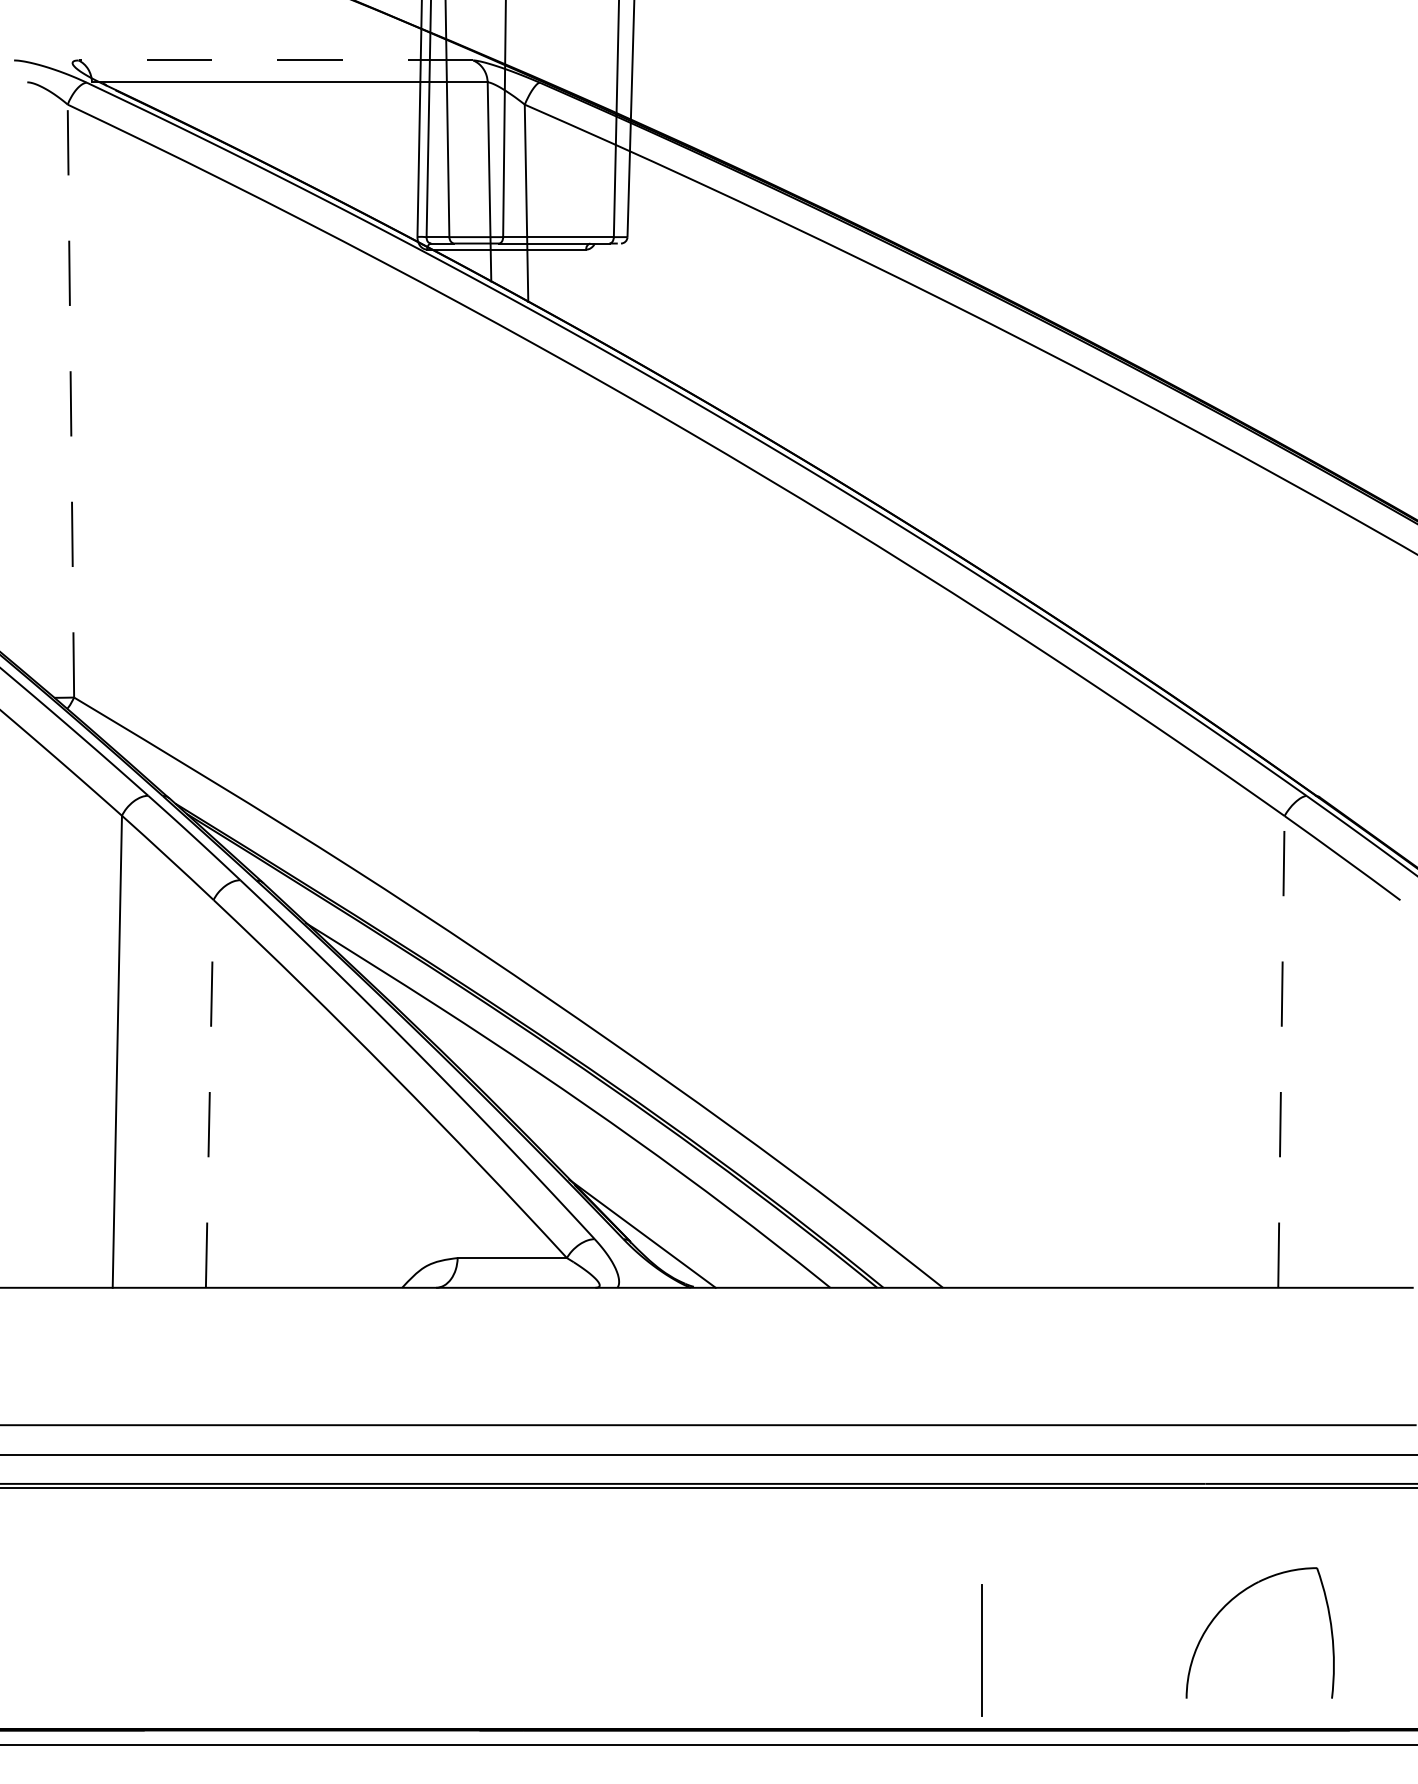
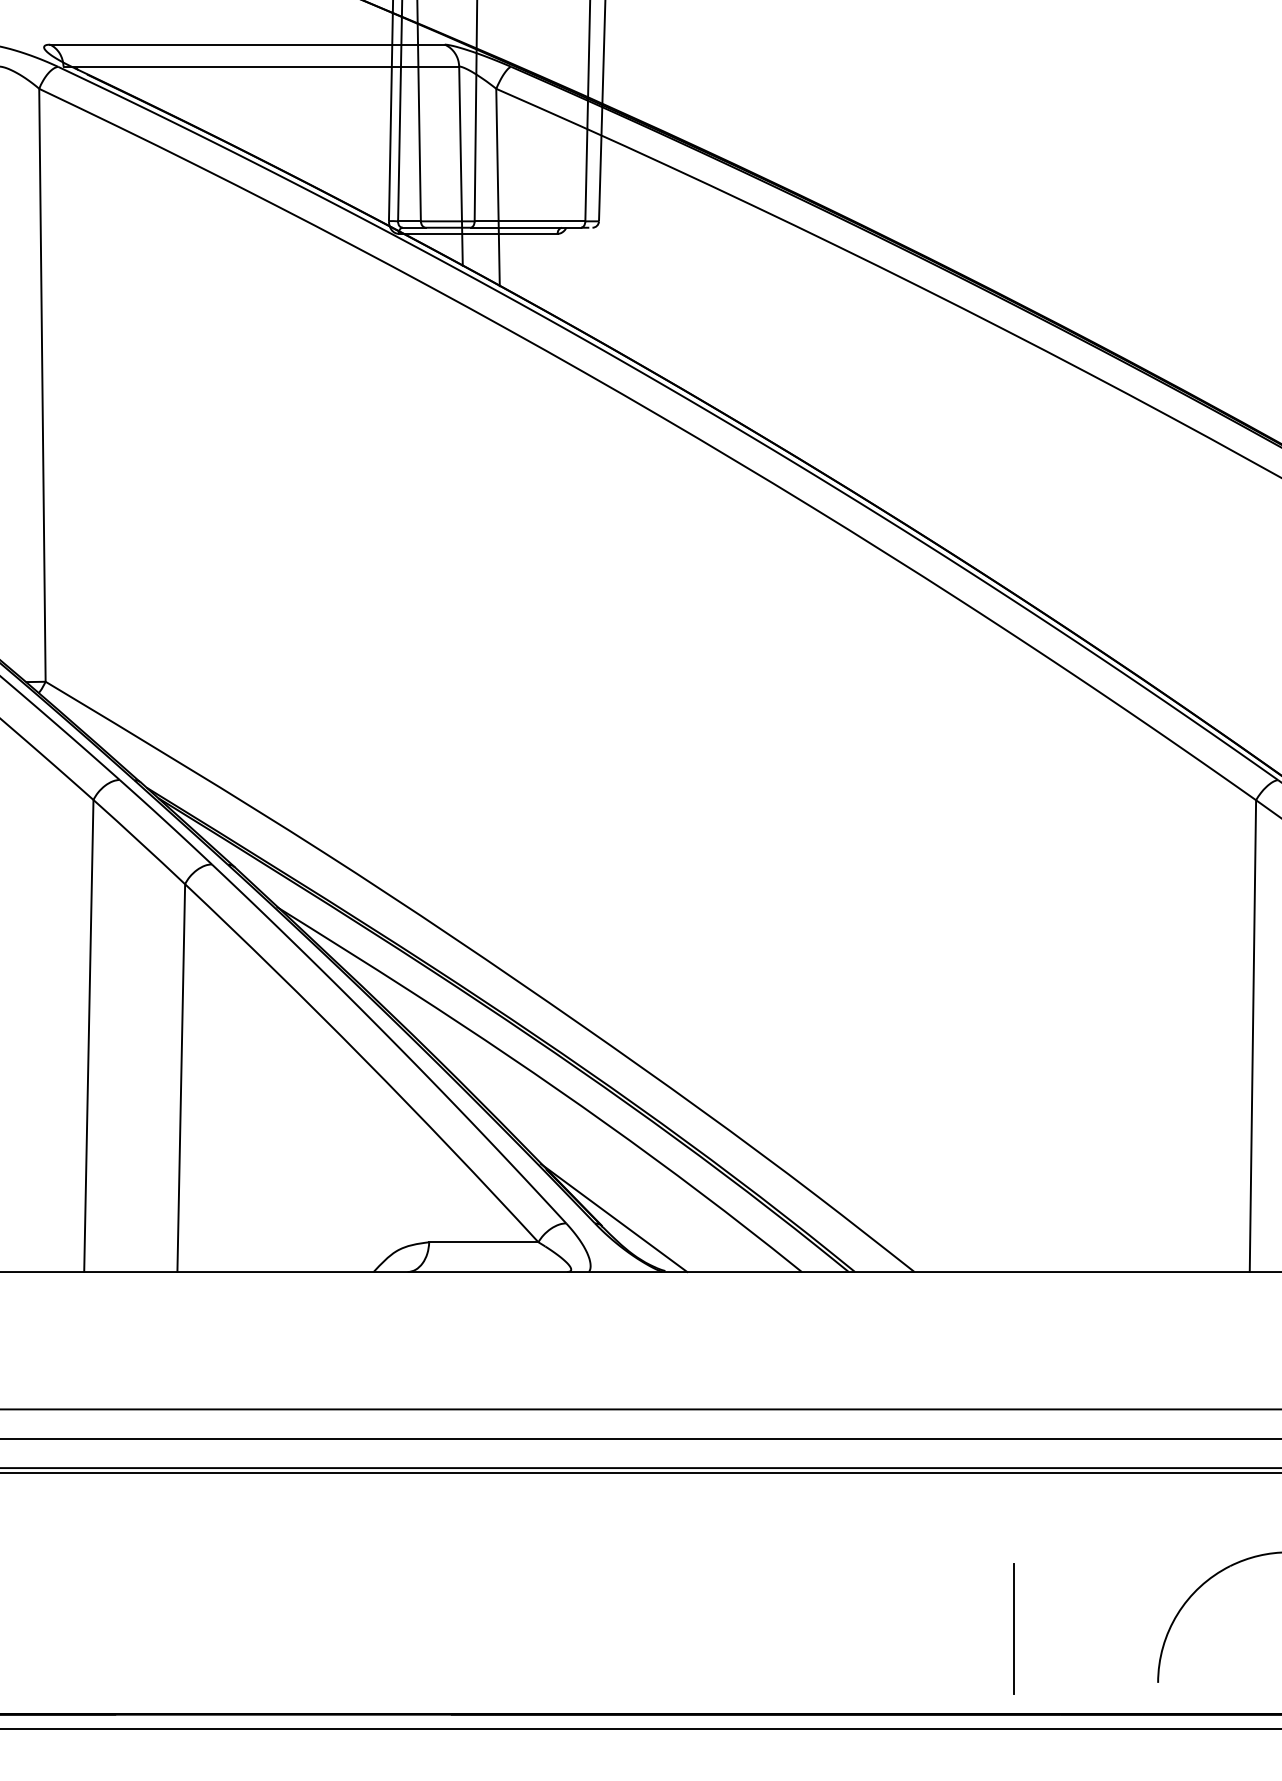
line: (275, 60) -> (247, 44), dashed -> solid
line: (70, 400) -> (42, 384), dashed -> solid
line: (1281, 1051) -> (1253, 1035), dashed -> solid
line: (209, 1093) -> (181, 1077), dashed -> solid
line: (981, 1650) -> (1014, 1628), moved

